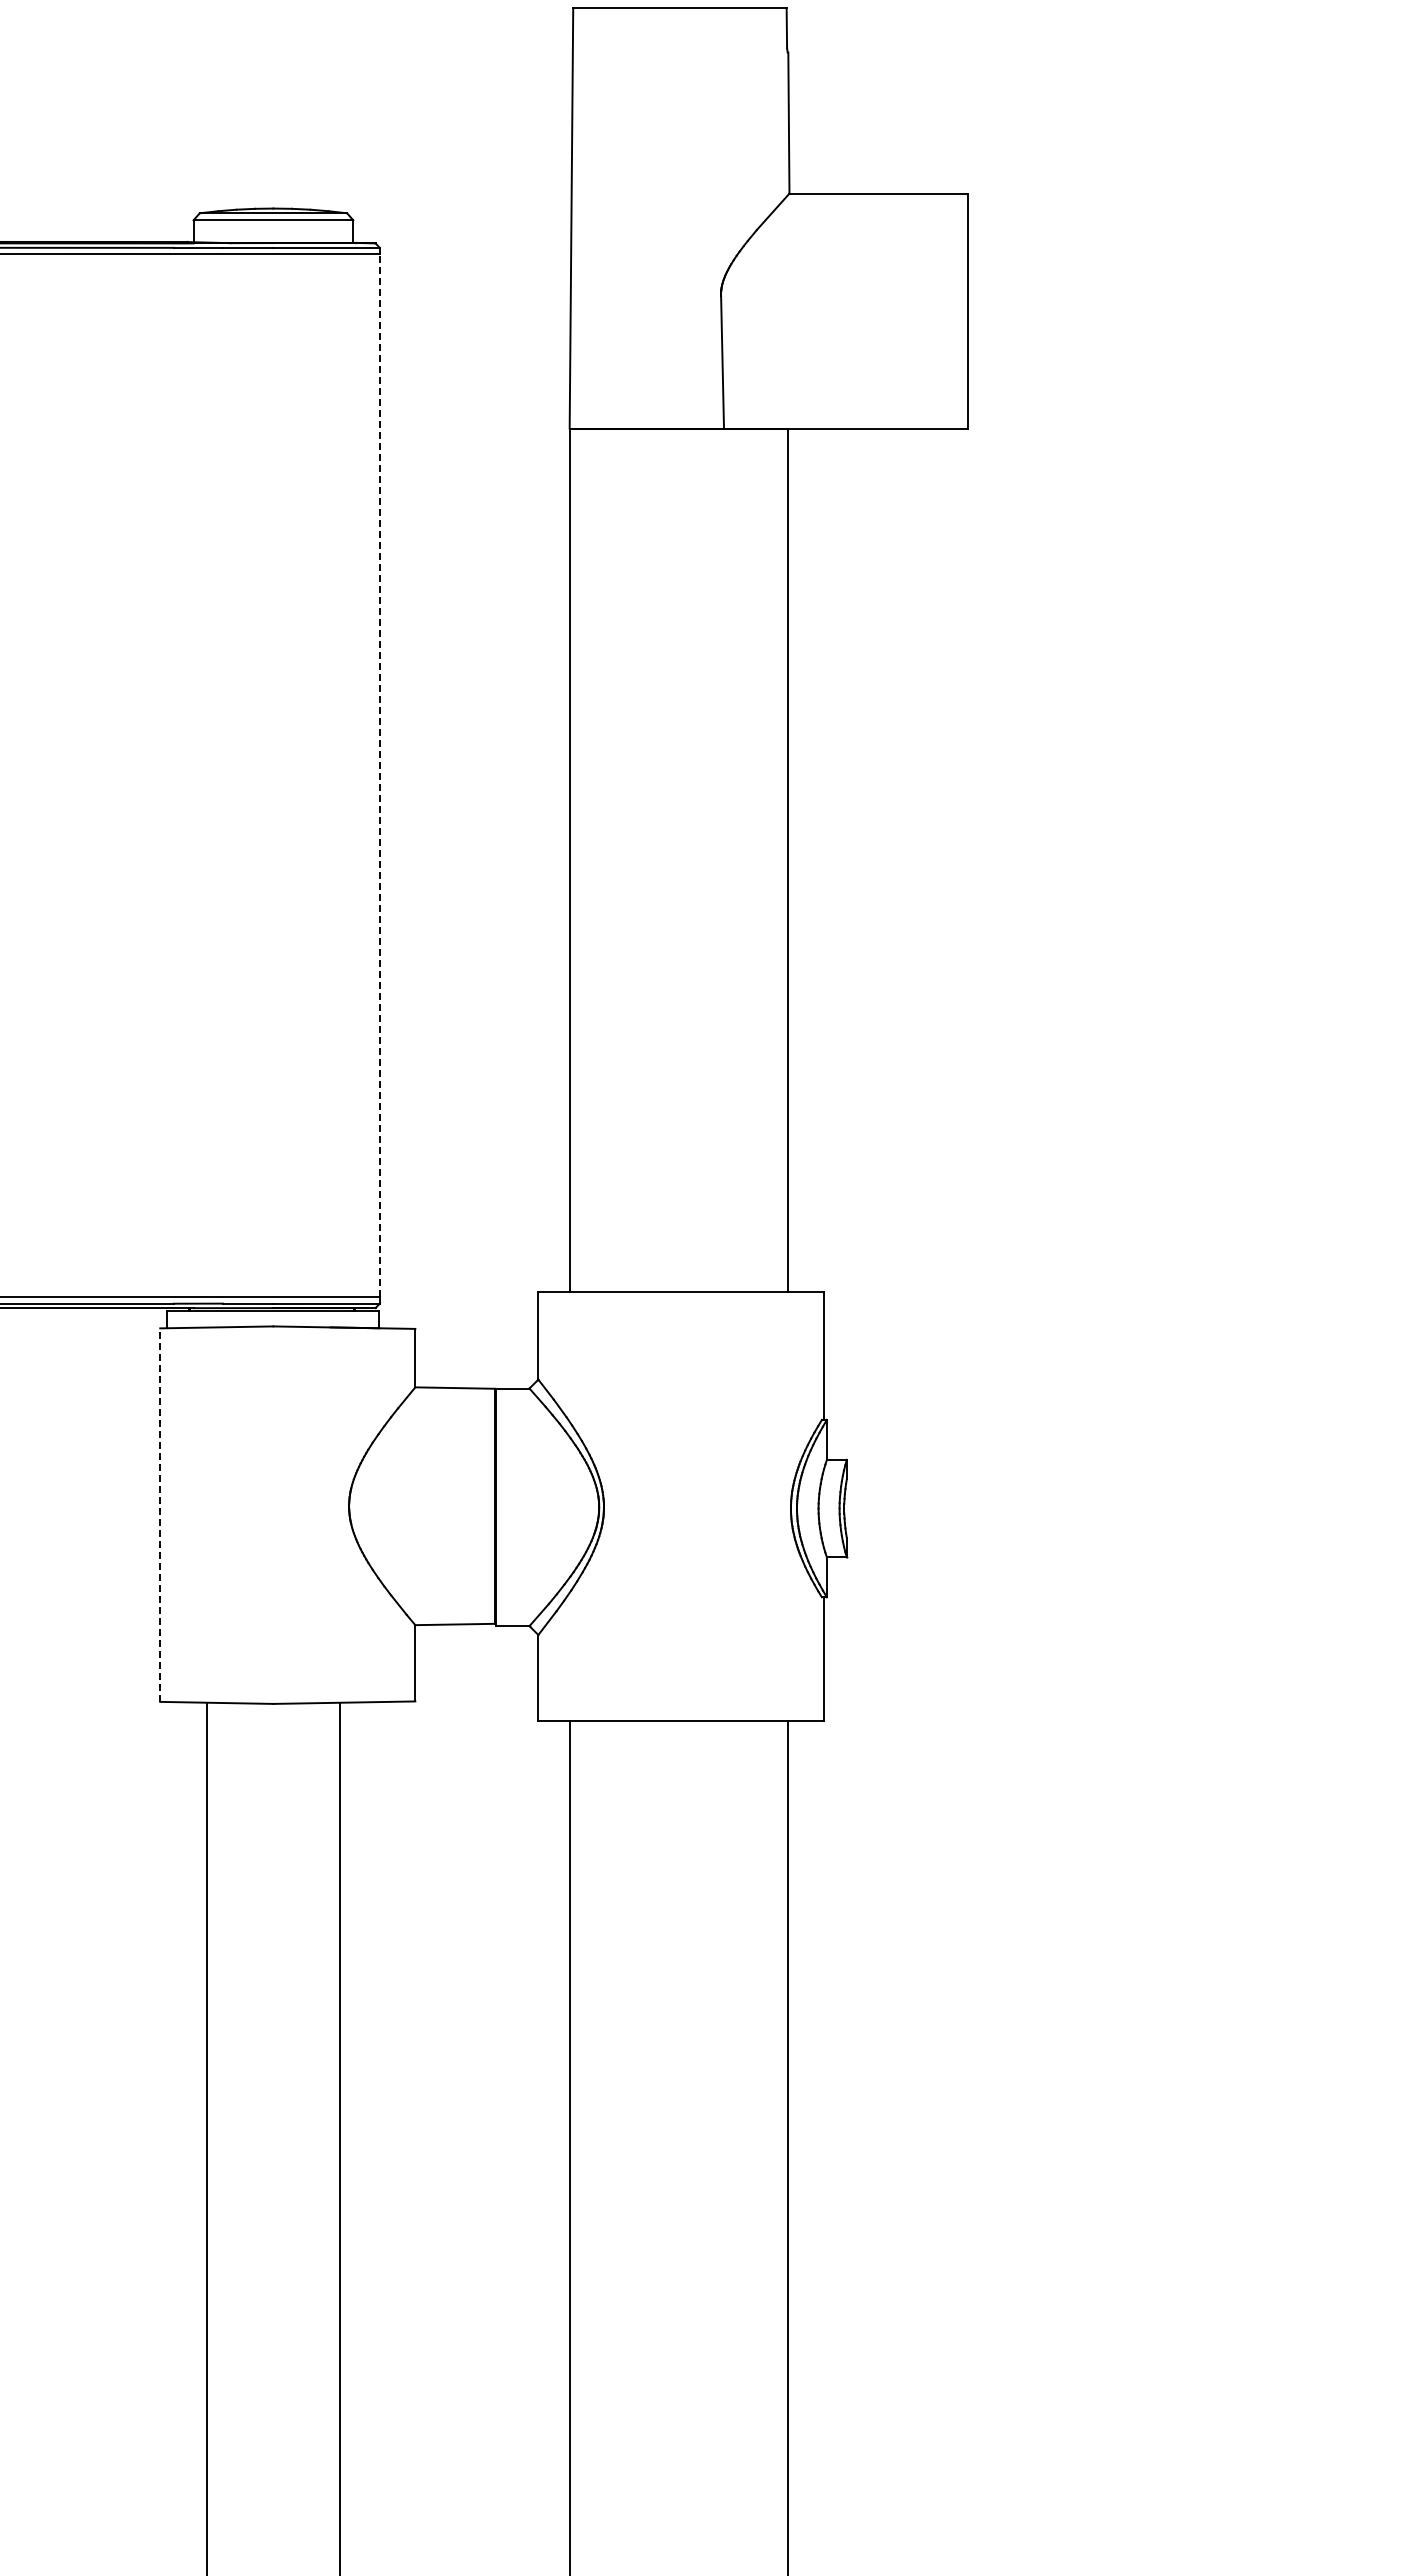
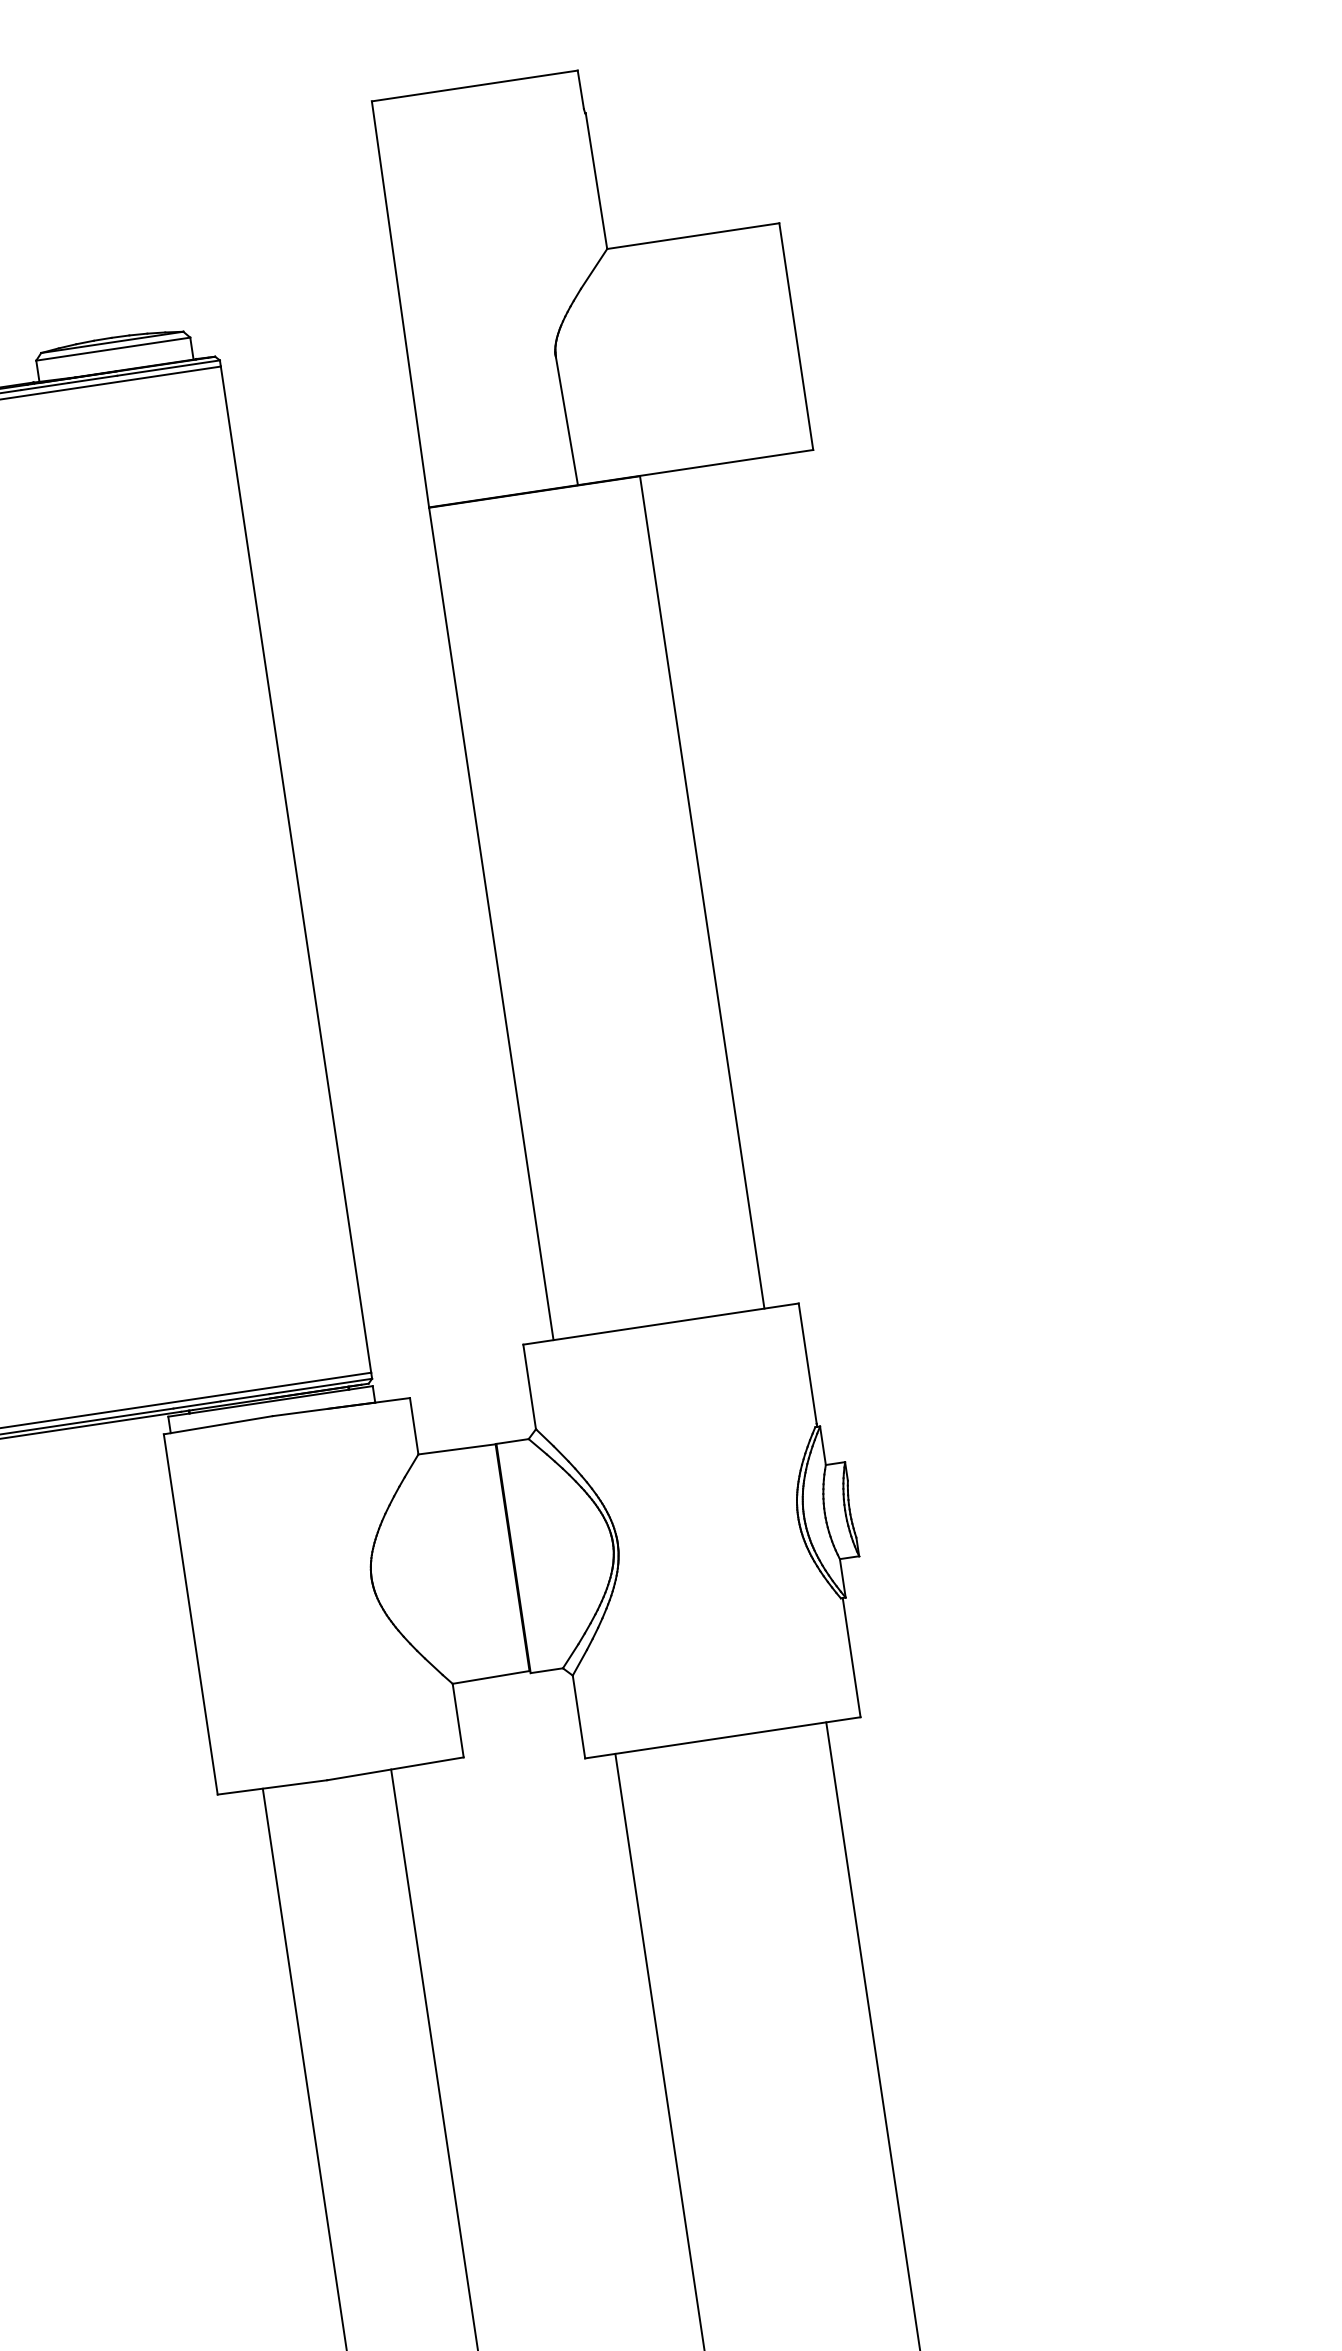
line: (379, 775) -> (295, 869), dashed -> solid
line: (160, 1515) -> (191, 1614), dashed -> solid

